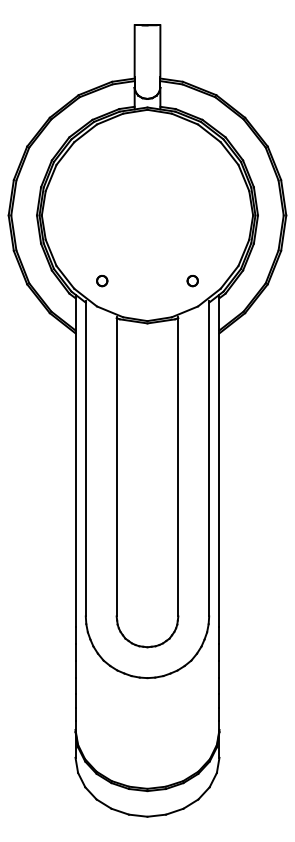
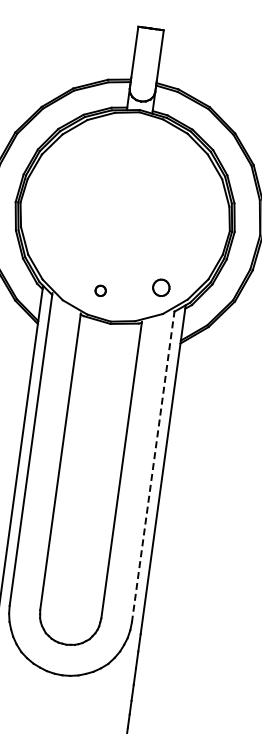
part: (102, 281) -> (100, 291), moved
part: (192, 281) -> (160, 288), size x1.6
line: (209, 458) -> (153, 466), solid -> dashed

